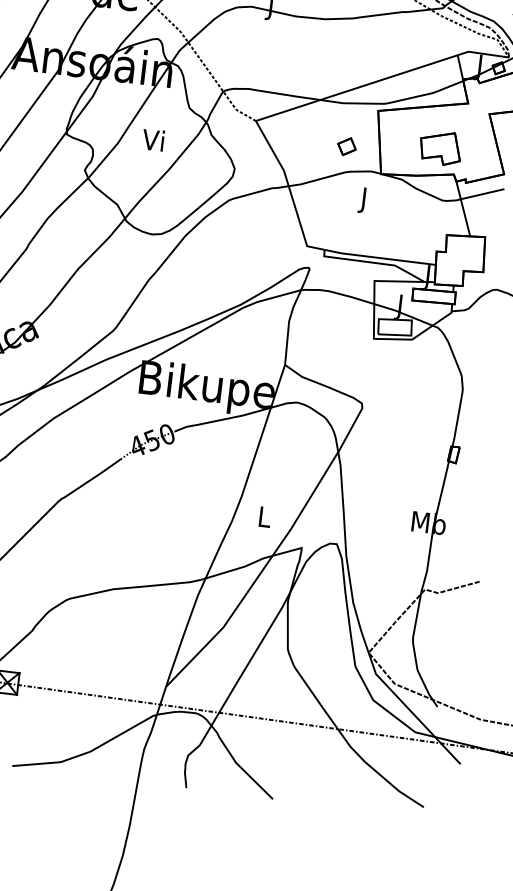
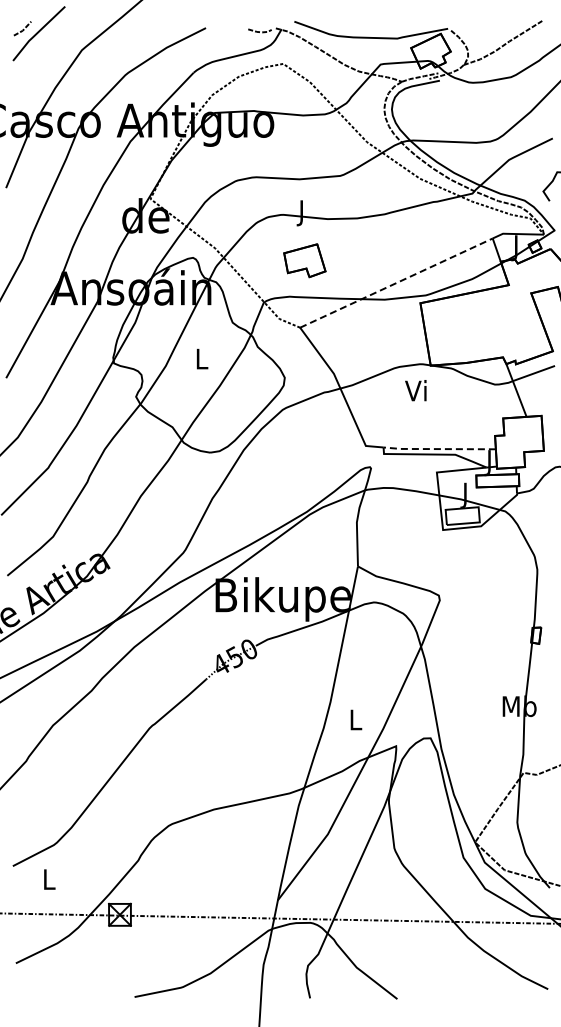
line: (356, 87) -> (396, 282), solid -> dashed
text: (153, 139) -> (200, 358), Vi -> L
part: (346, 146) -> (393, 342), removed
part: (440, 147) -> (304, 260), moved
text: (362, 200) -> (415, 393), J -> Vi
line: (378, 258) -> (438, 449), solid -> dashed

